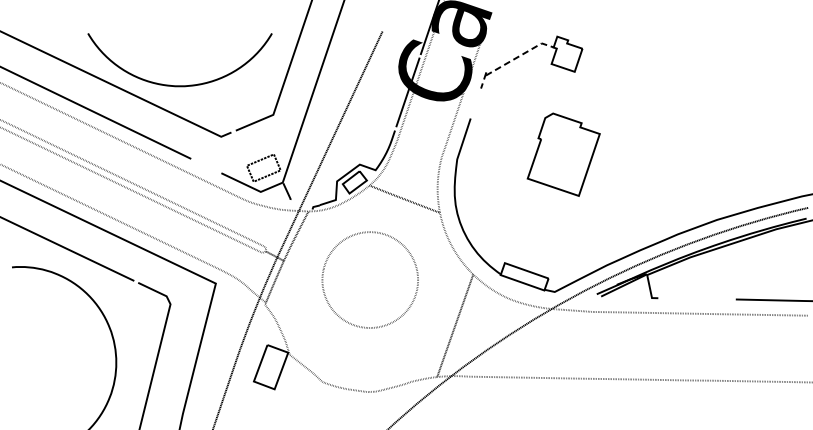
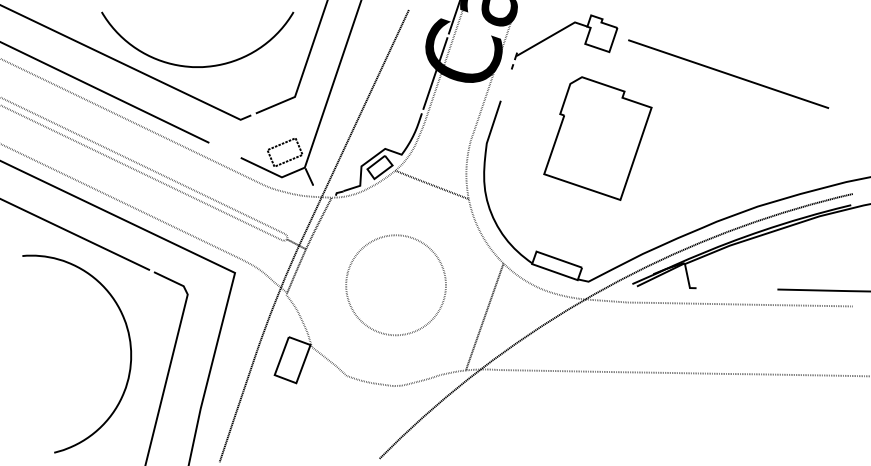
line: (520, 55) -> (552, 35), dashed -> solid
line: (688, 92) -> (728, 73), added
part: (563, 154) -> (597, 138), size x1.43
part: (341, 242) -> (366, 246), moved

